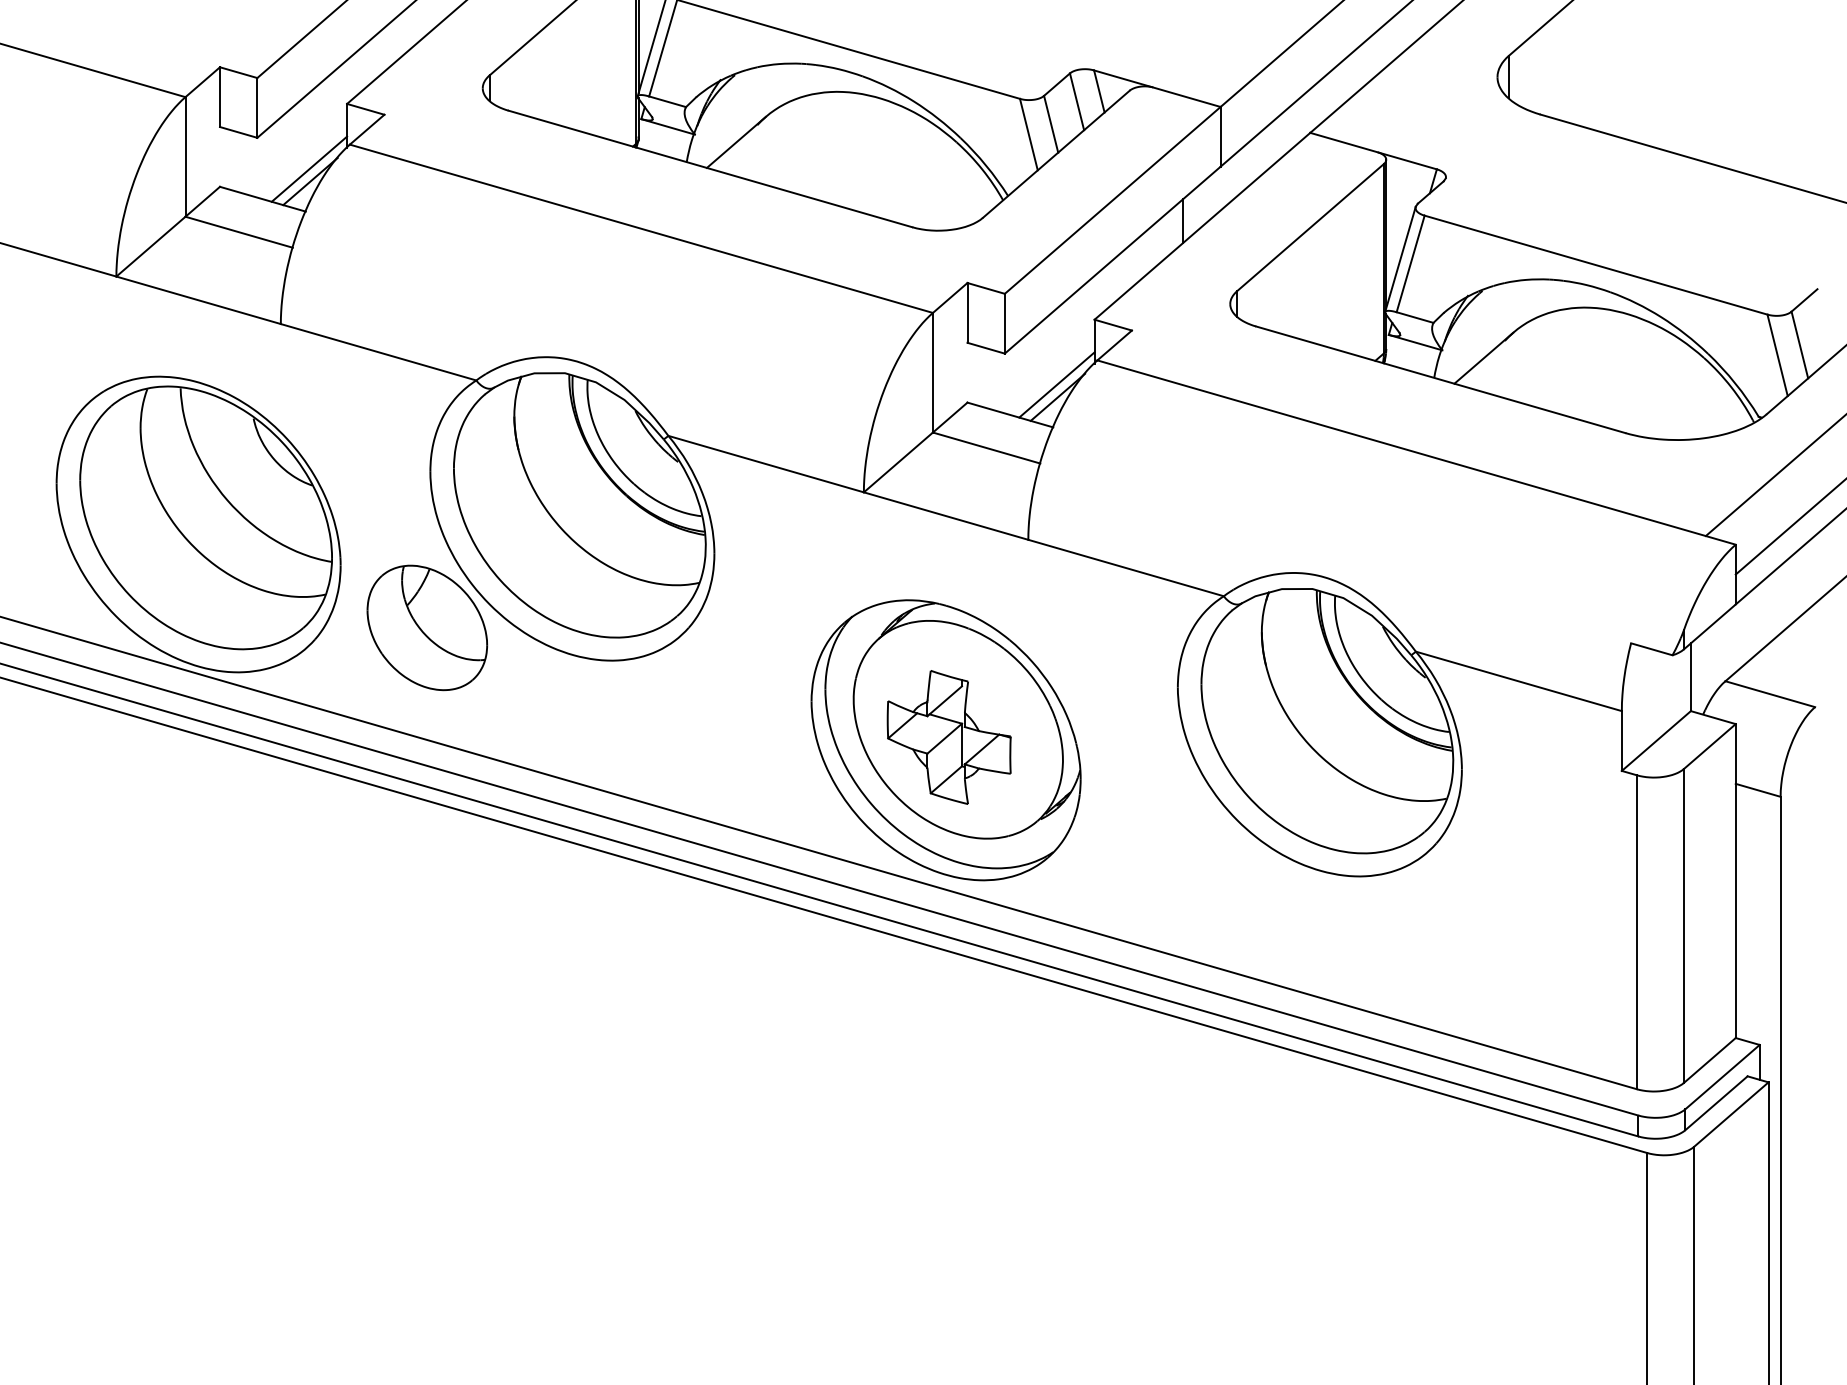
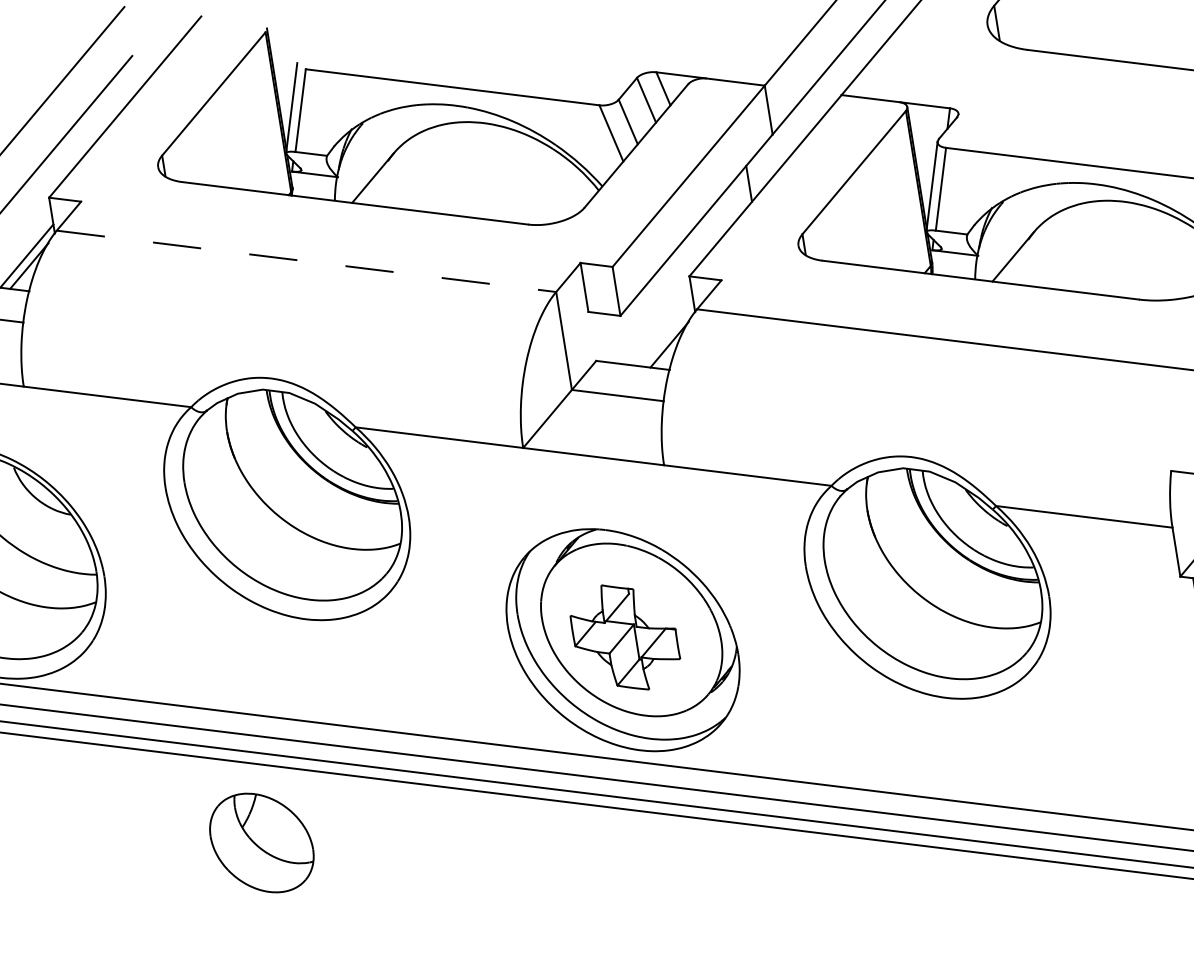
line: (641, 228) -> (306, 261), solid -> dashed
line: (1056, 384) -> (666, 334), removed
part: (427, 627) -> (261, 842), moved

